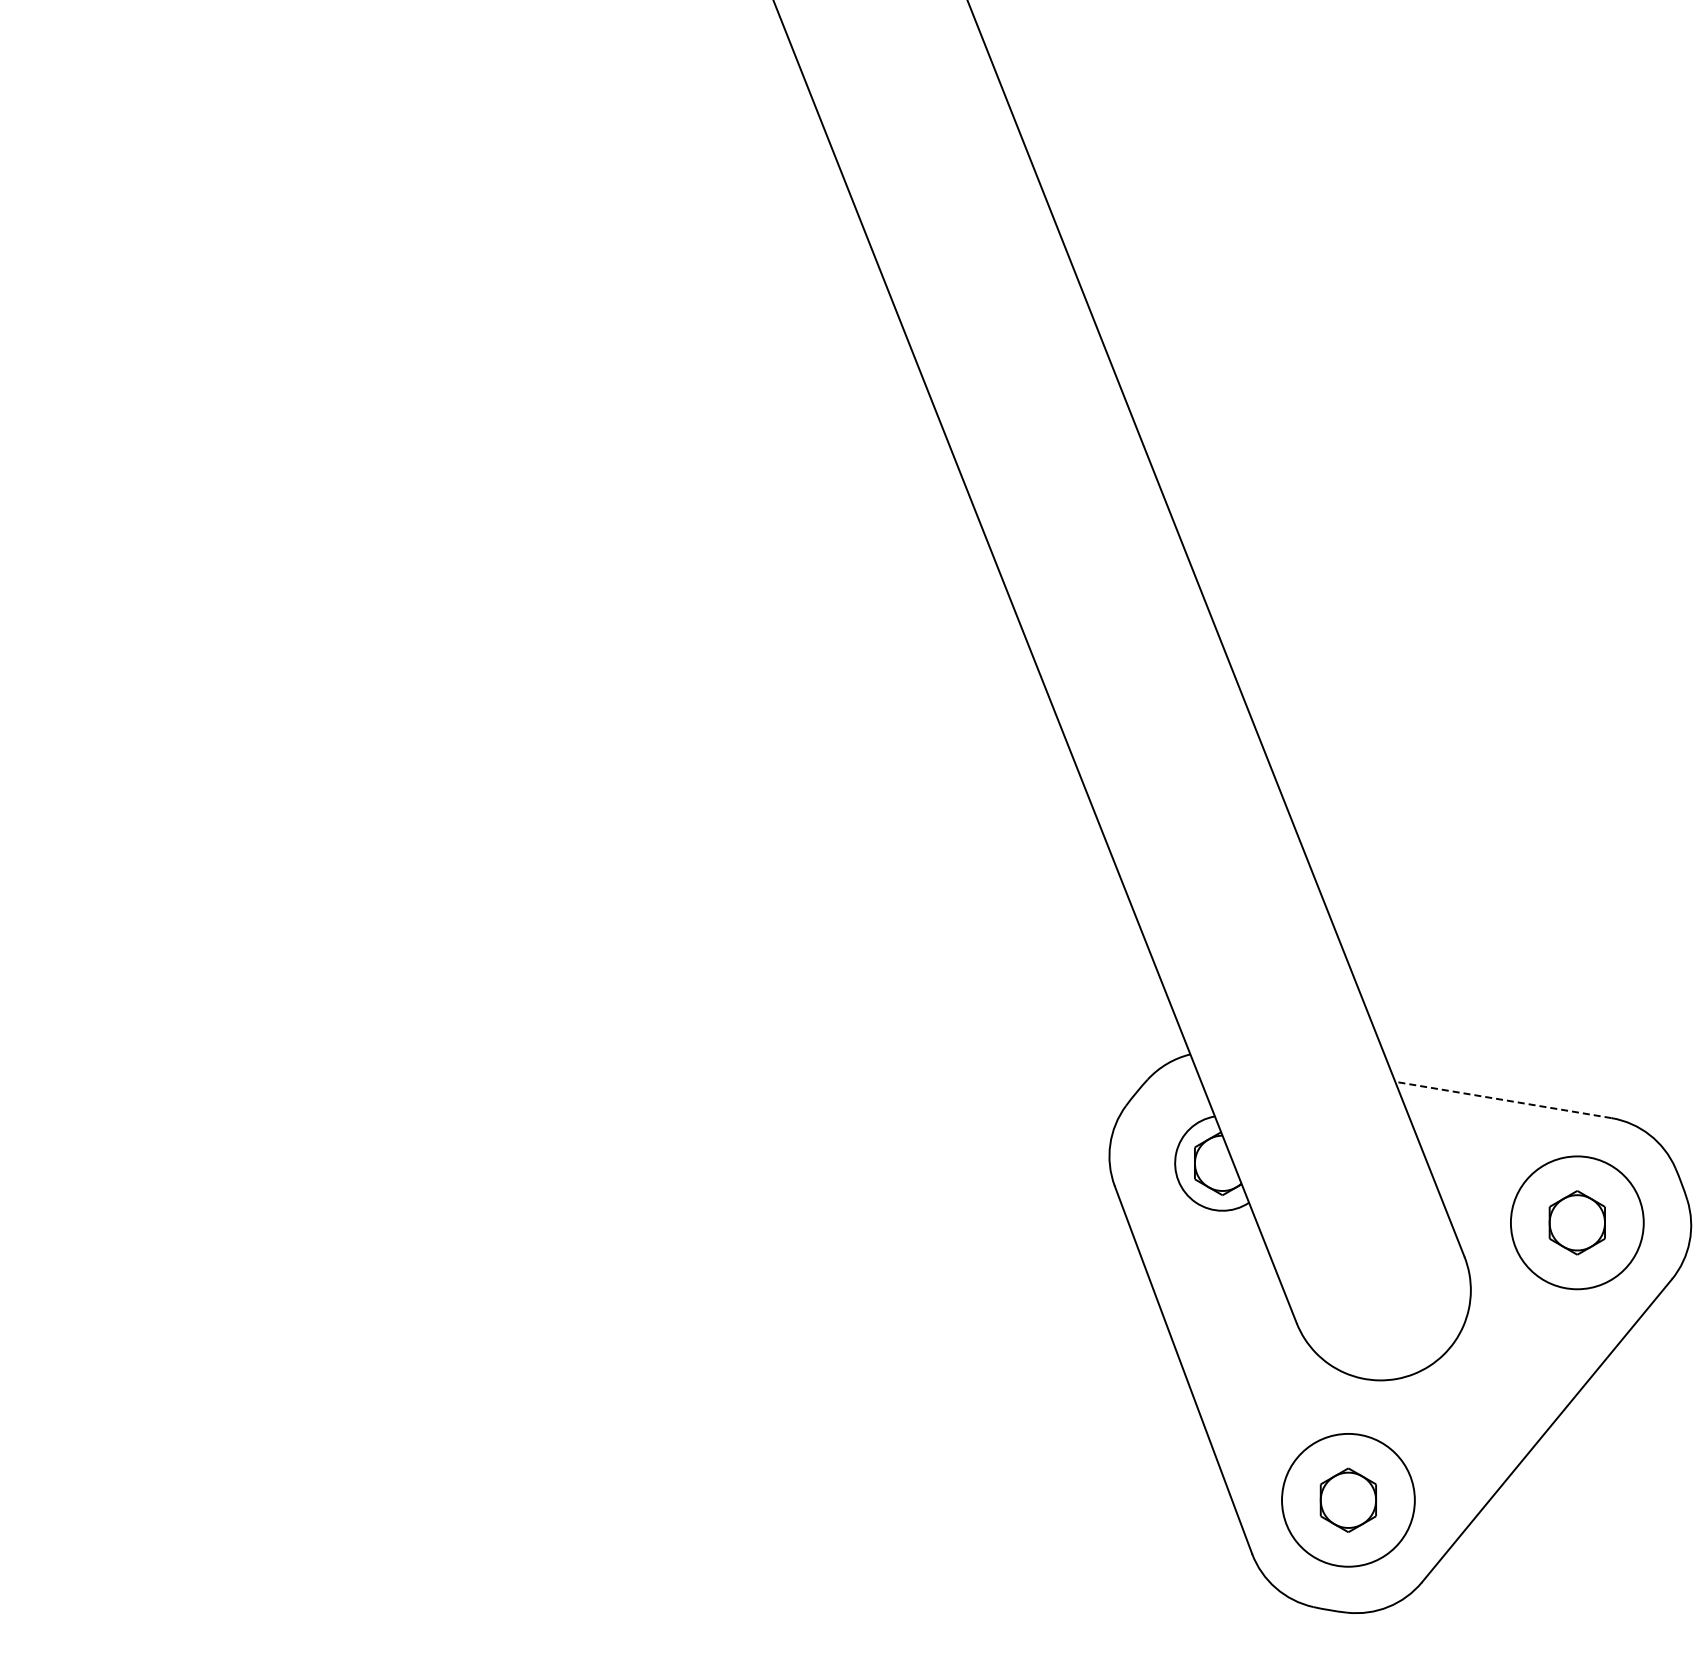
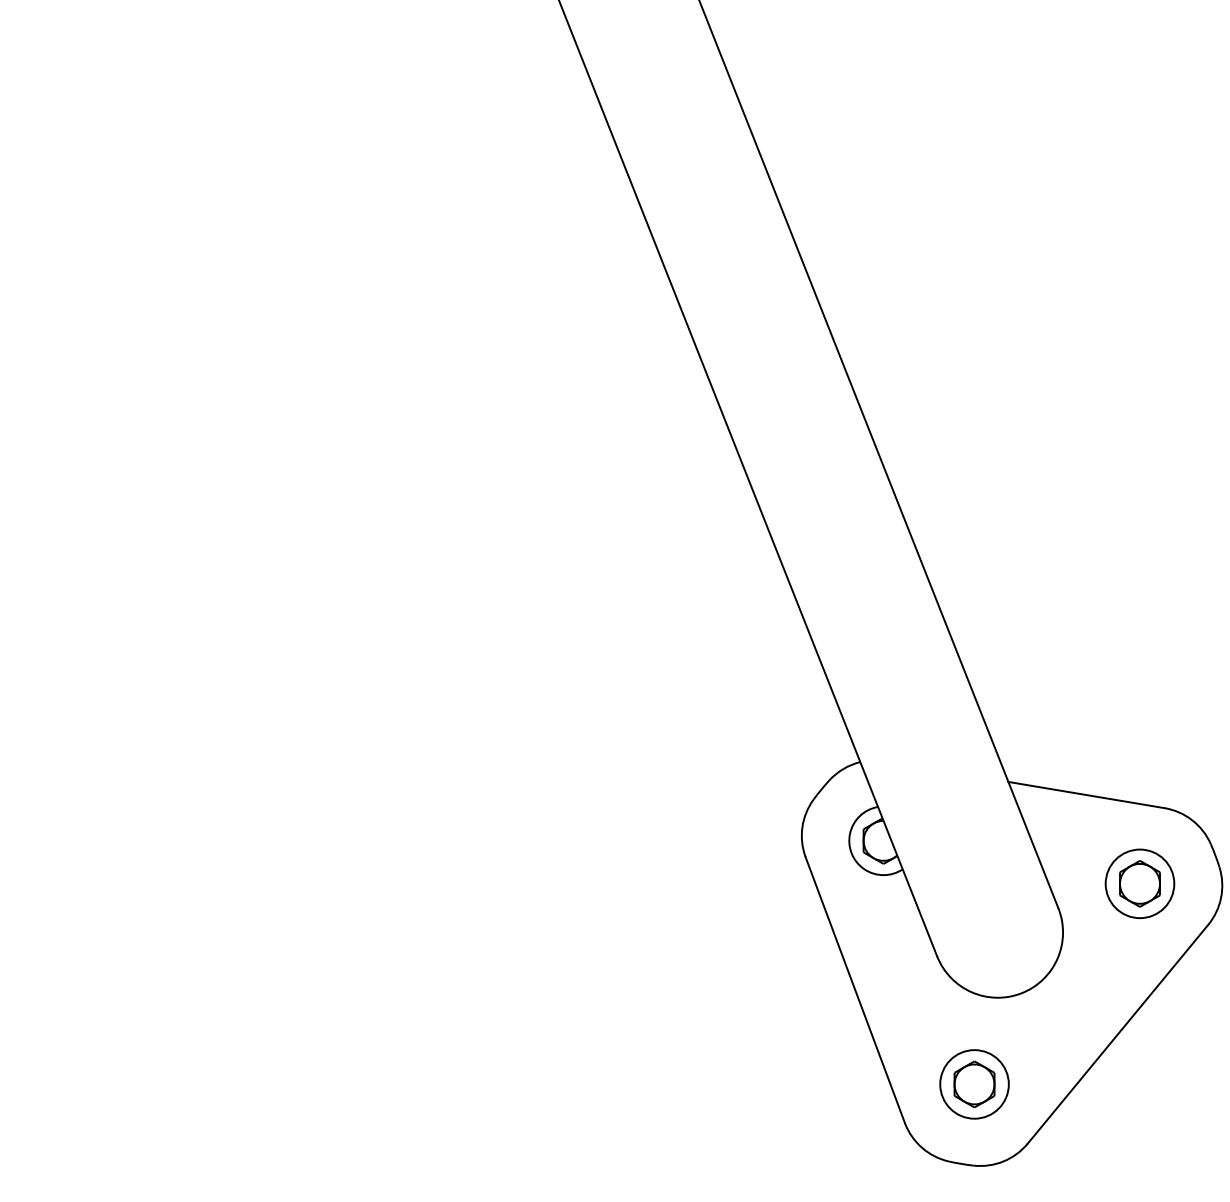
line: (1503, 1099) -> (1086, 794), dashed -> solid
circle: (1576, 1222) -> (1139, 883), size x0.71
circle: (1347, 1499) -> (973, 1083), size x0.71

